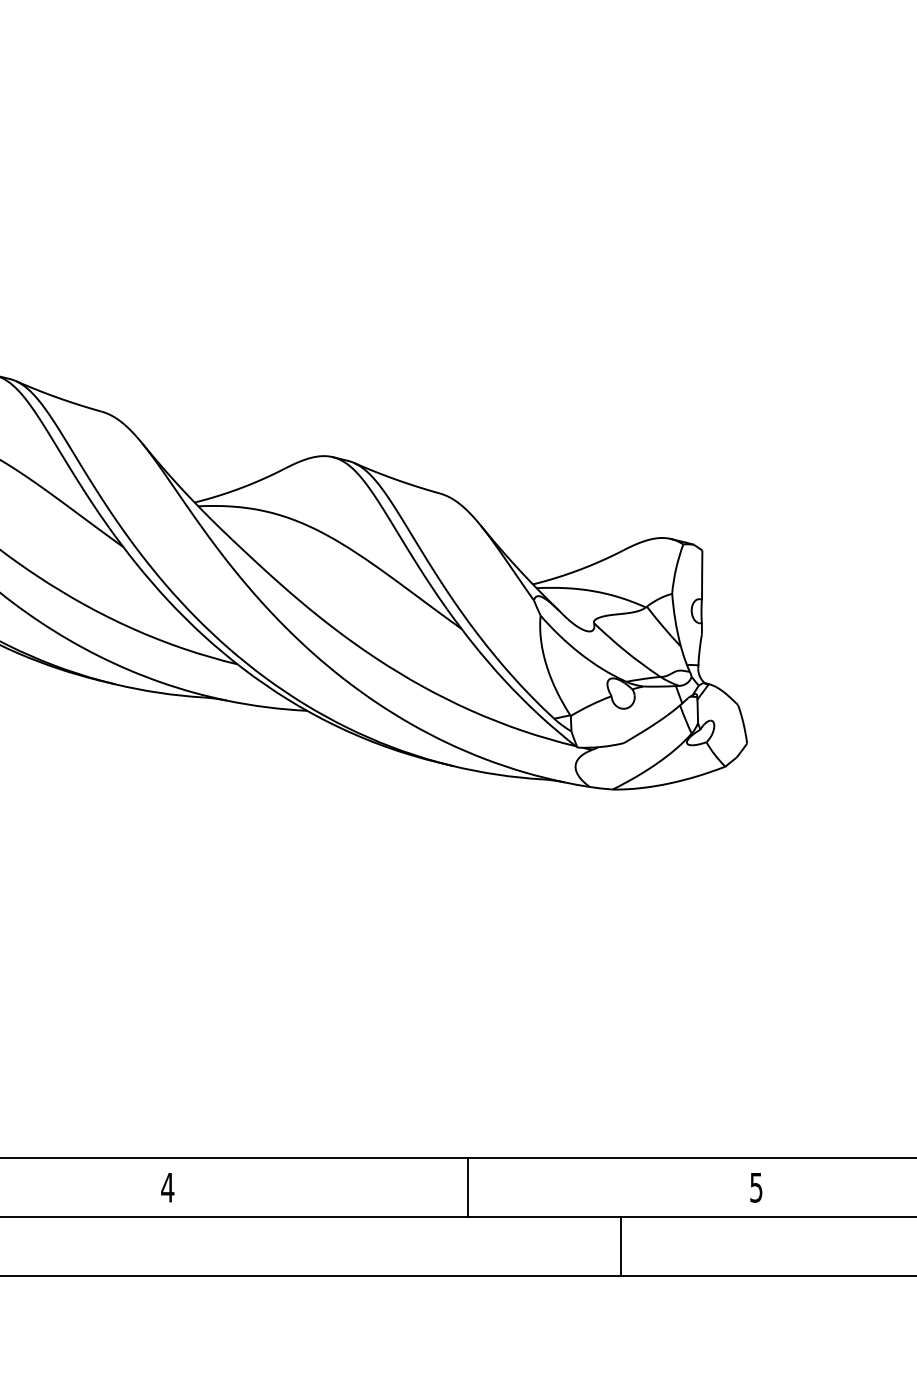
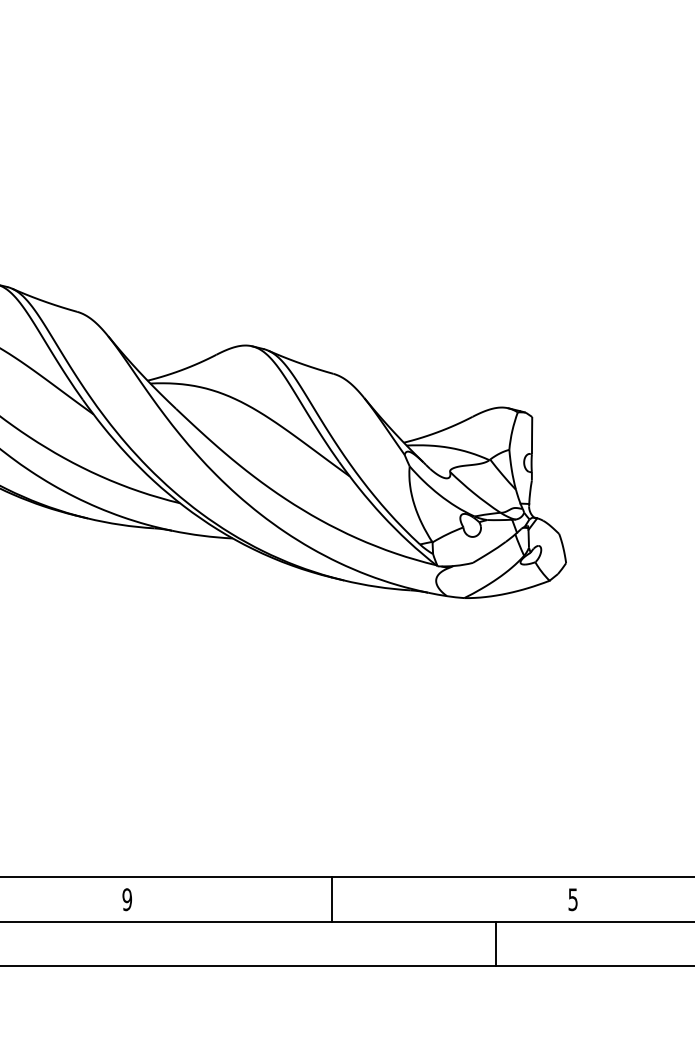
text: (167, 1187) -> (127, 899), 4 -> 9
line: (467, 1187) -> (331, 899), moved
line: (620, 1246) -> (495, 944), moved

